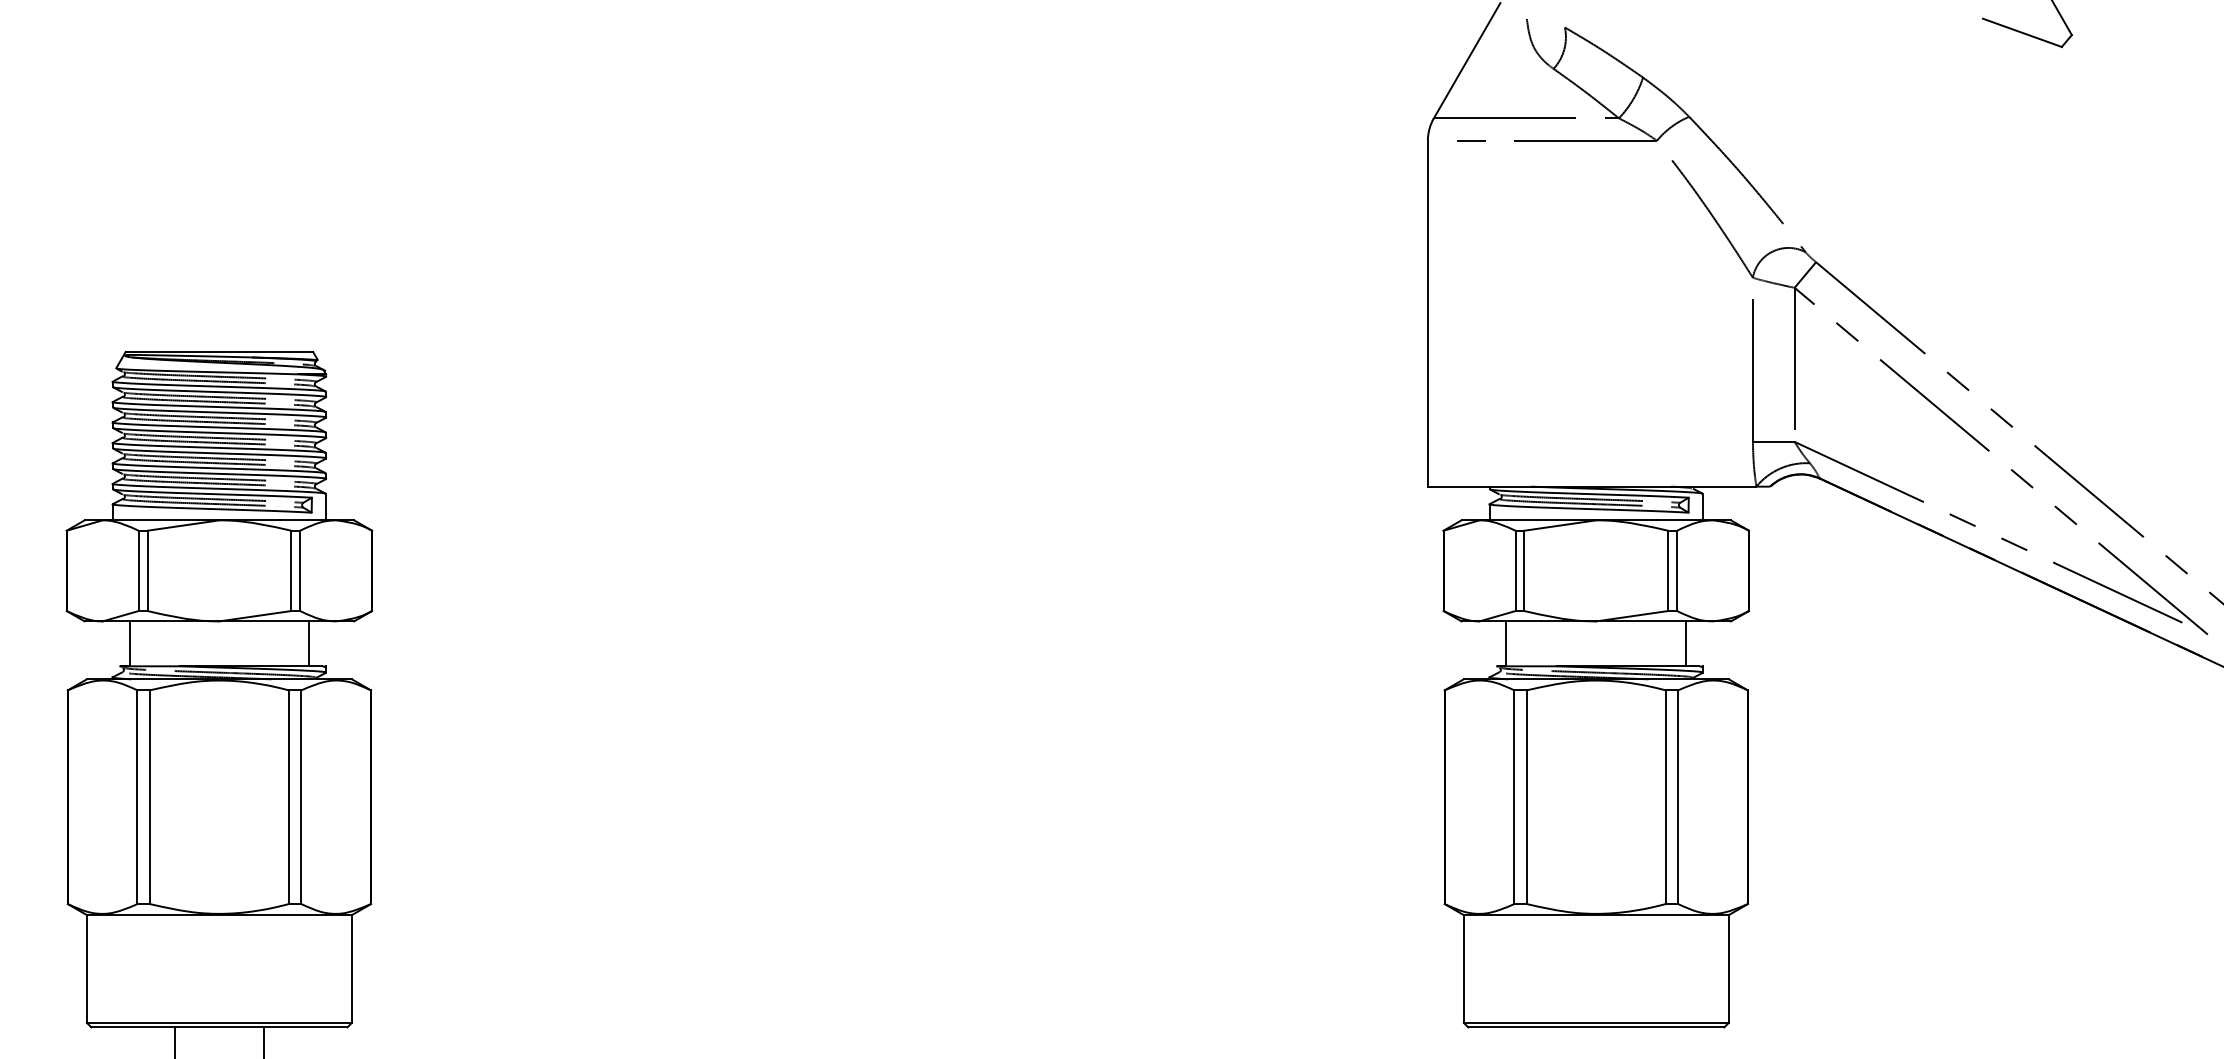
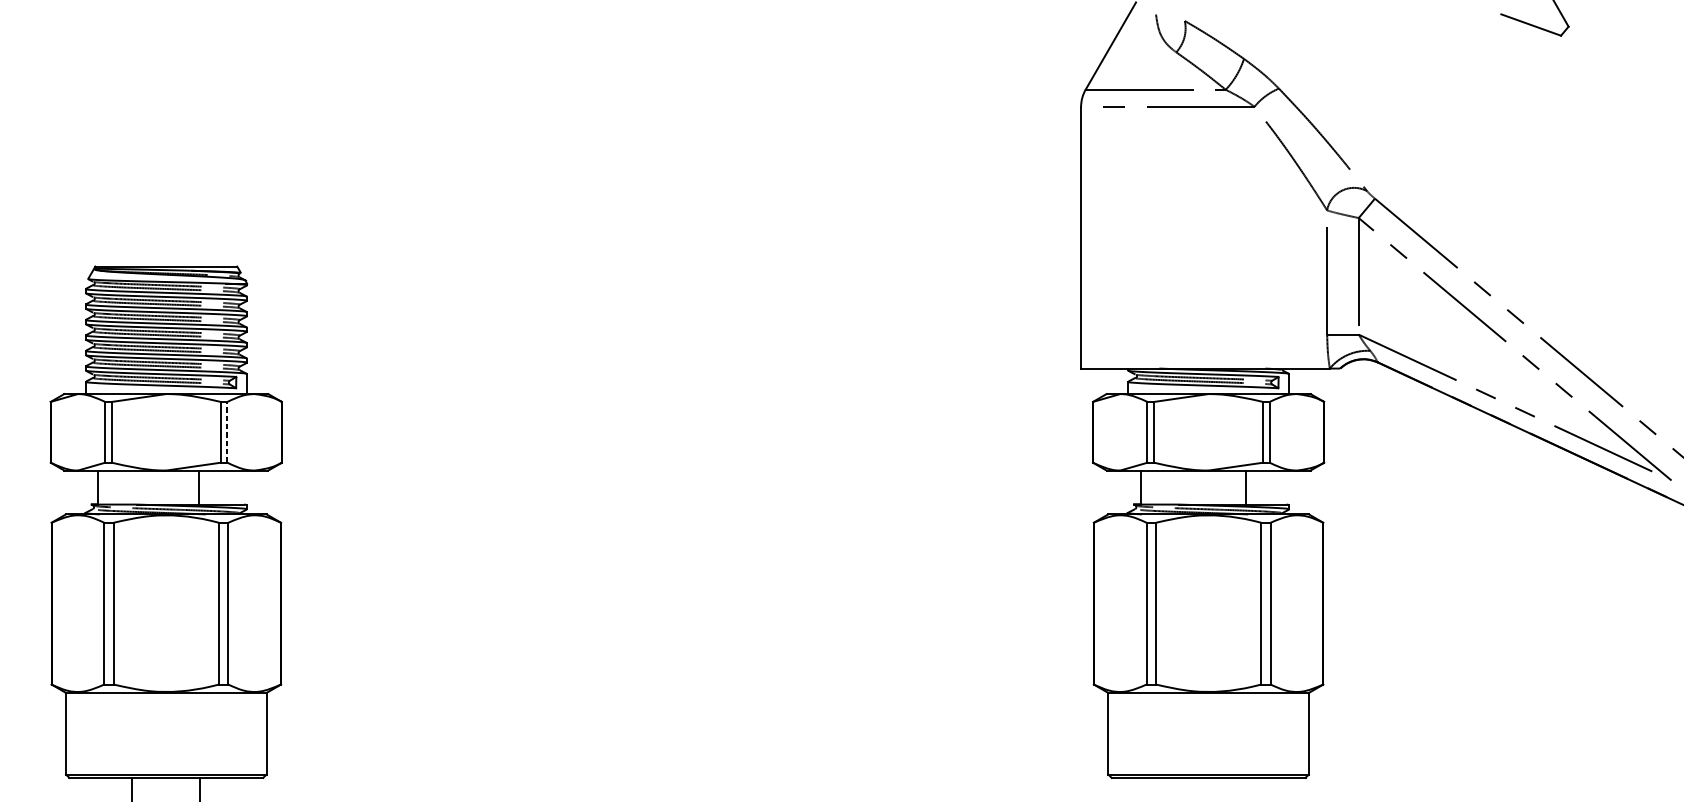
line: (300, 570) -> (227, 432), solid -> dashed
line: (309, 643) -> (199, 487), moved
line: (1686, 643) -> (1246, 487), moved

